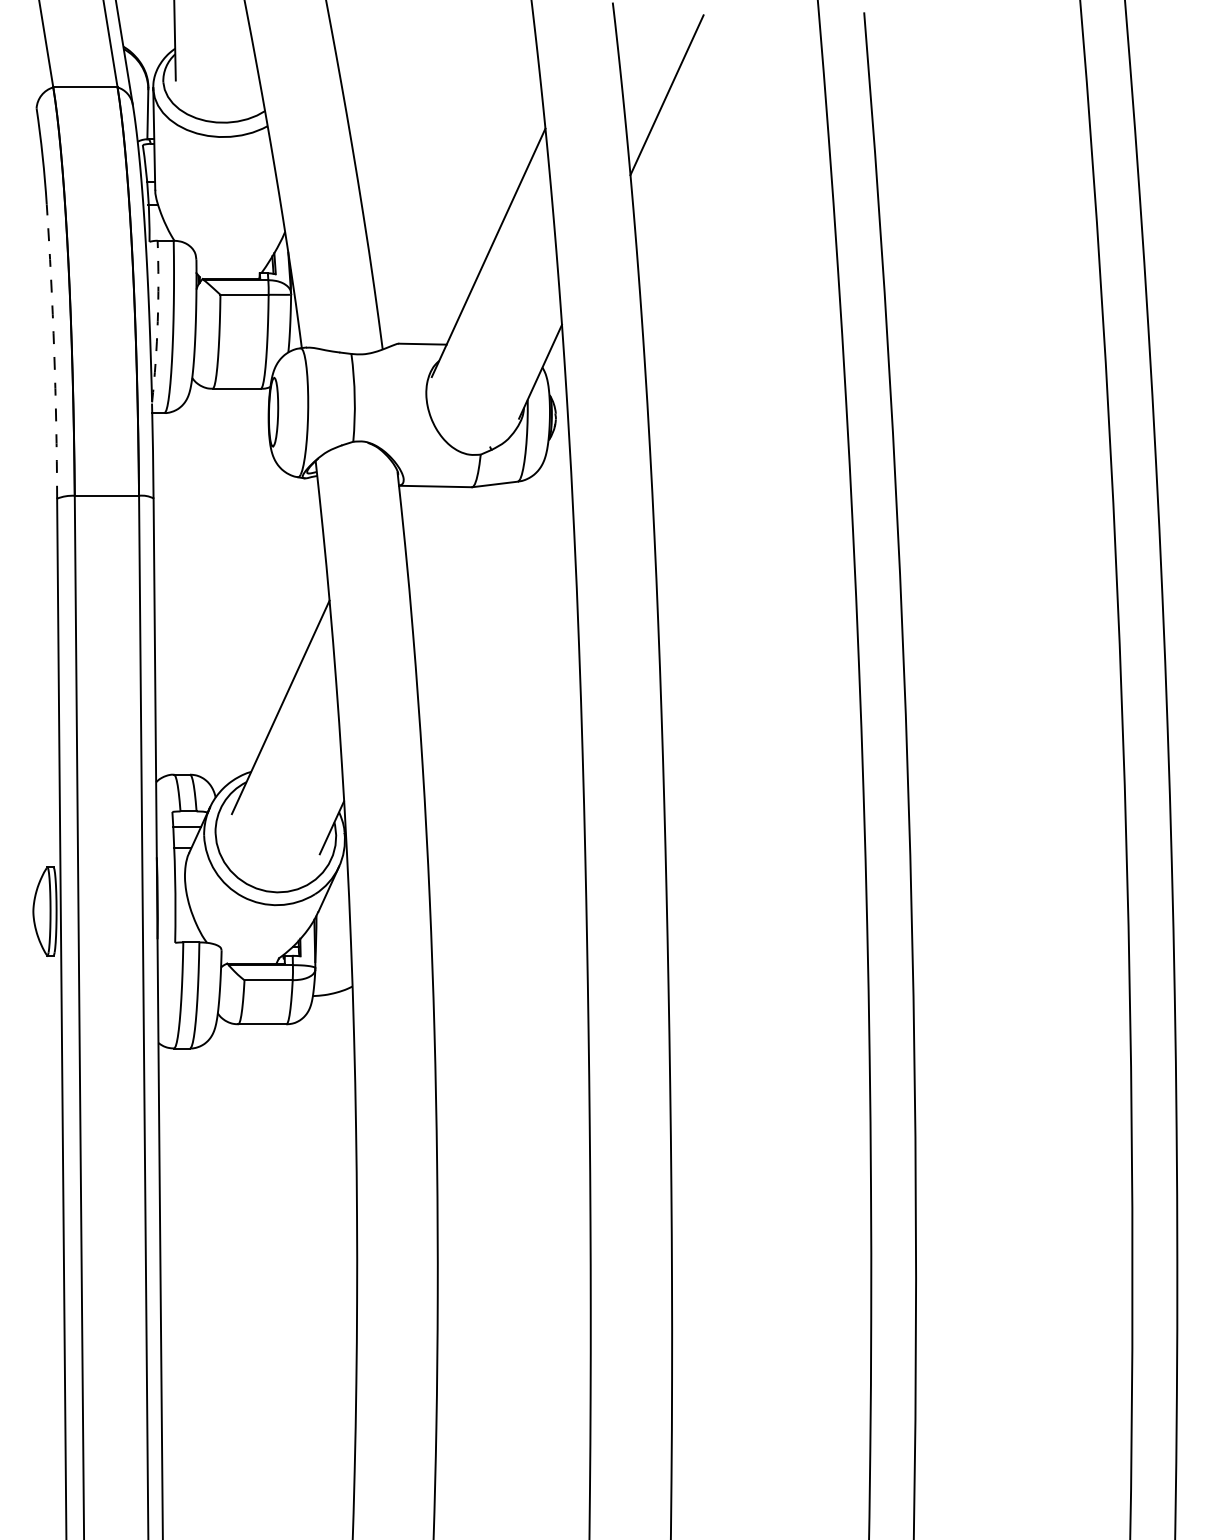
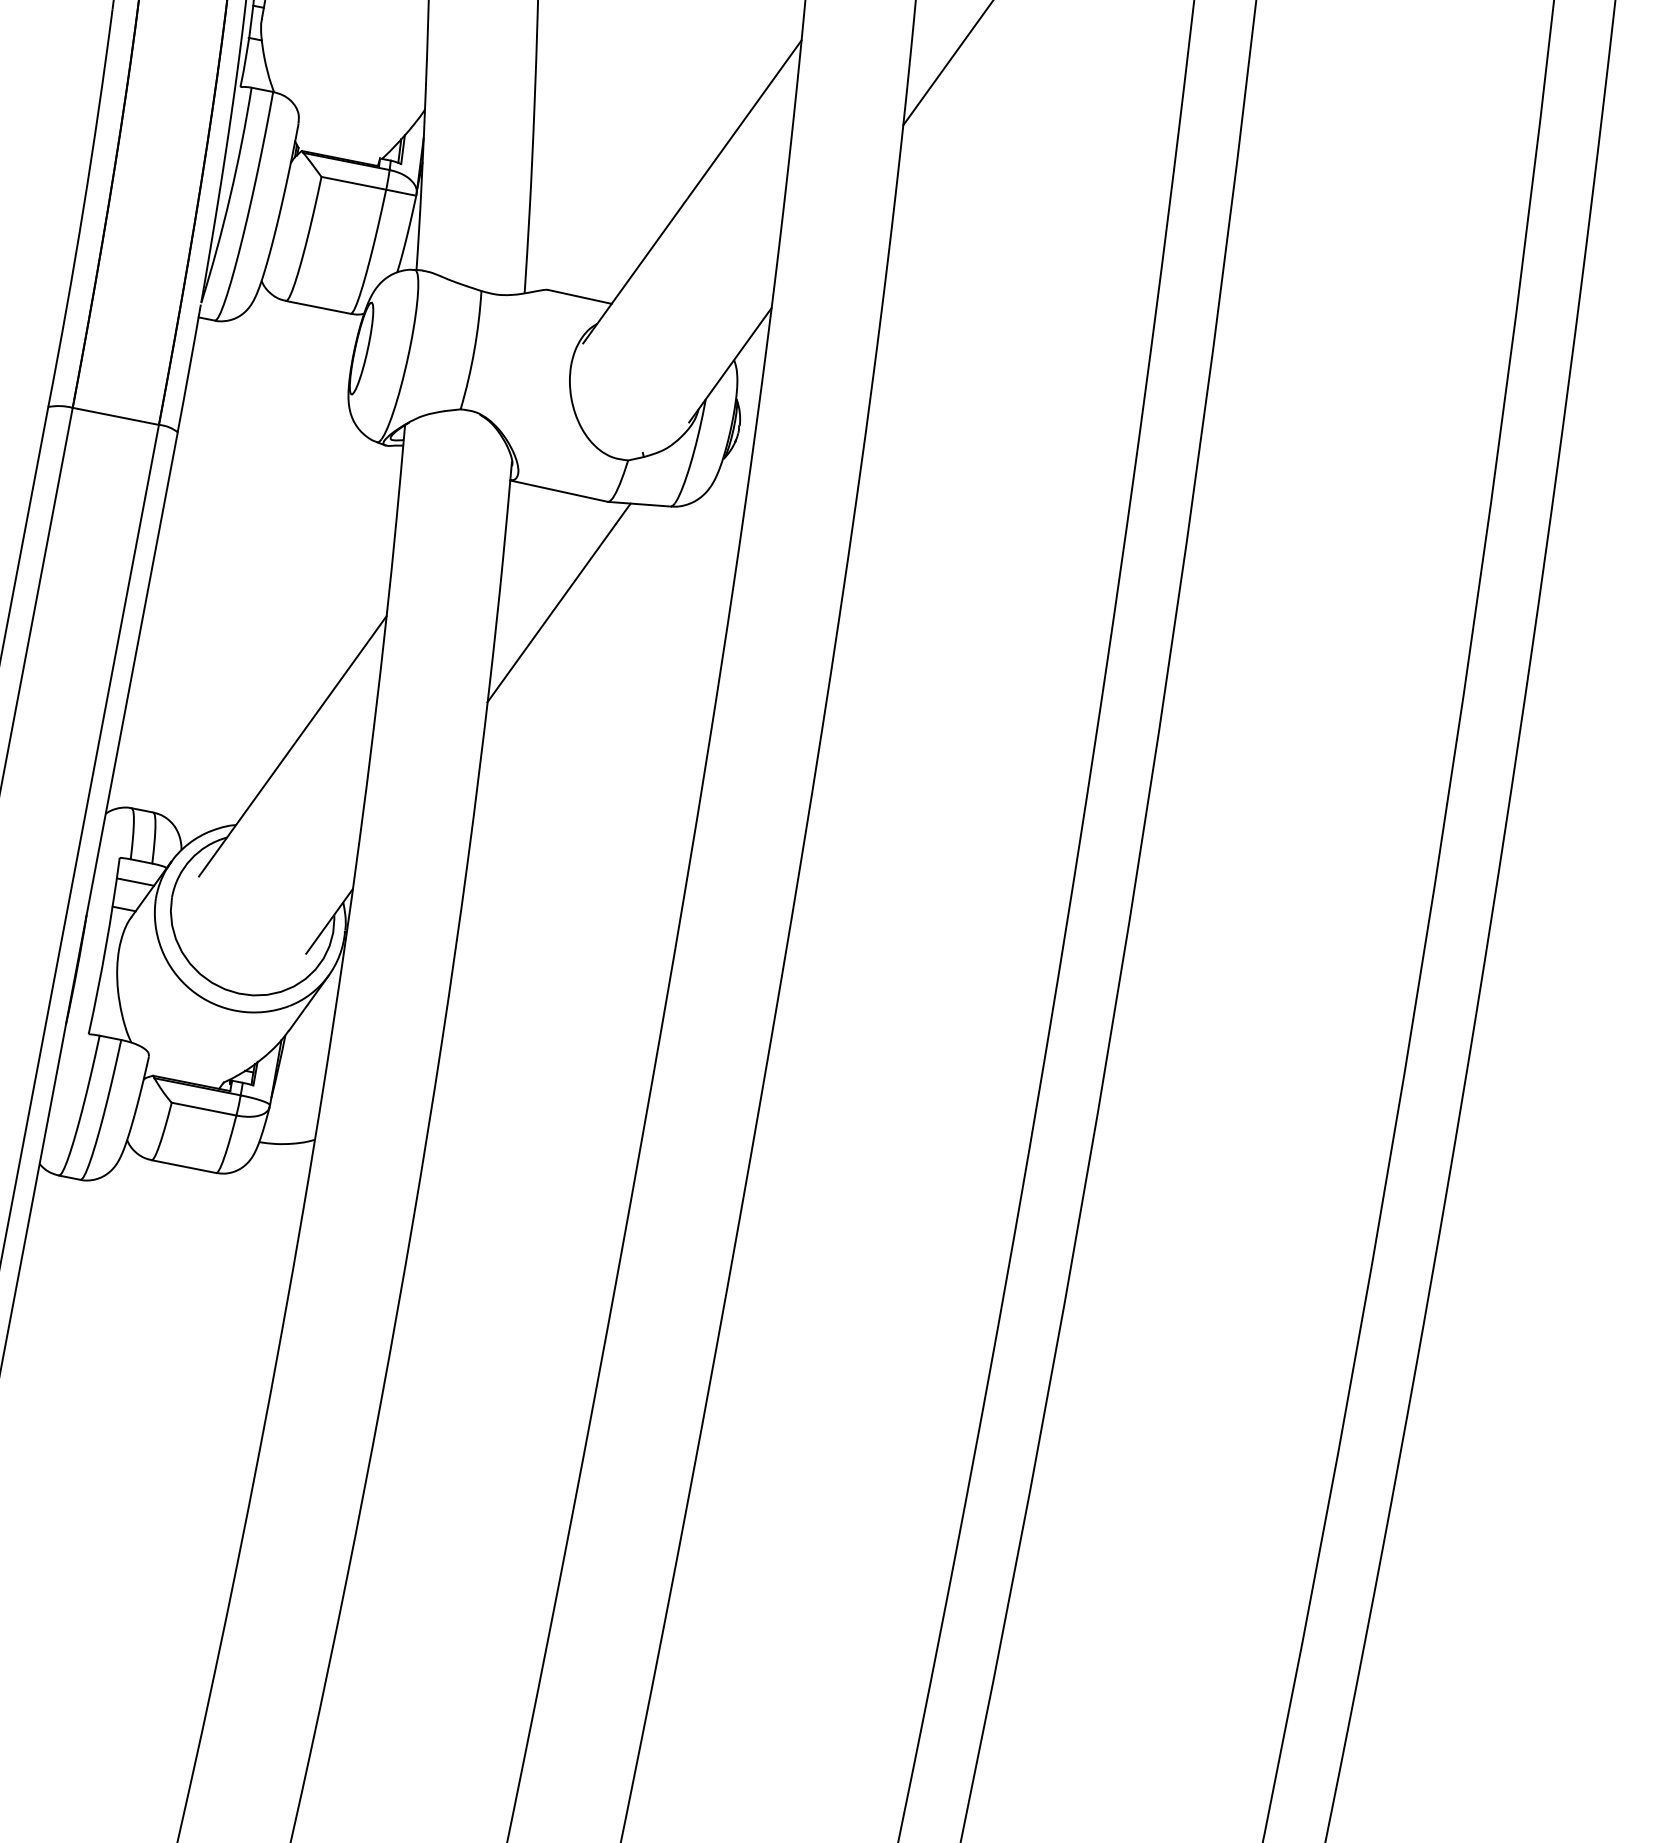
arc: (157, 321) -> (229, 196), dashed -> solid
arc: (54, 351) -> (83, 208), dashed -> solid
line: (451, 566) -> (559, 602), added

